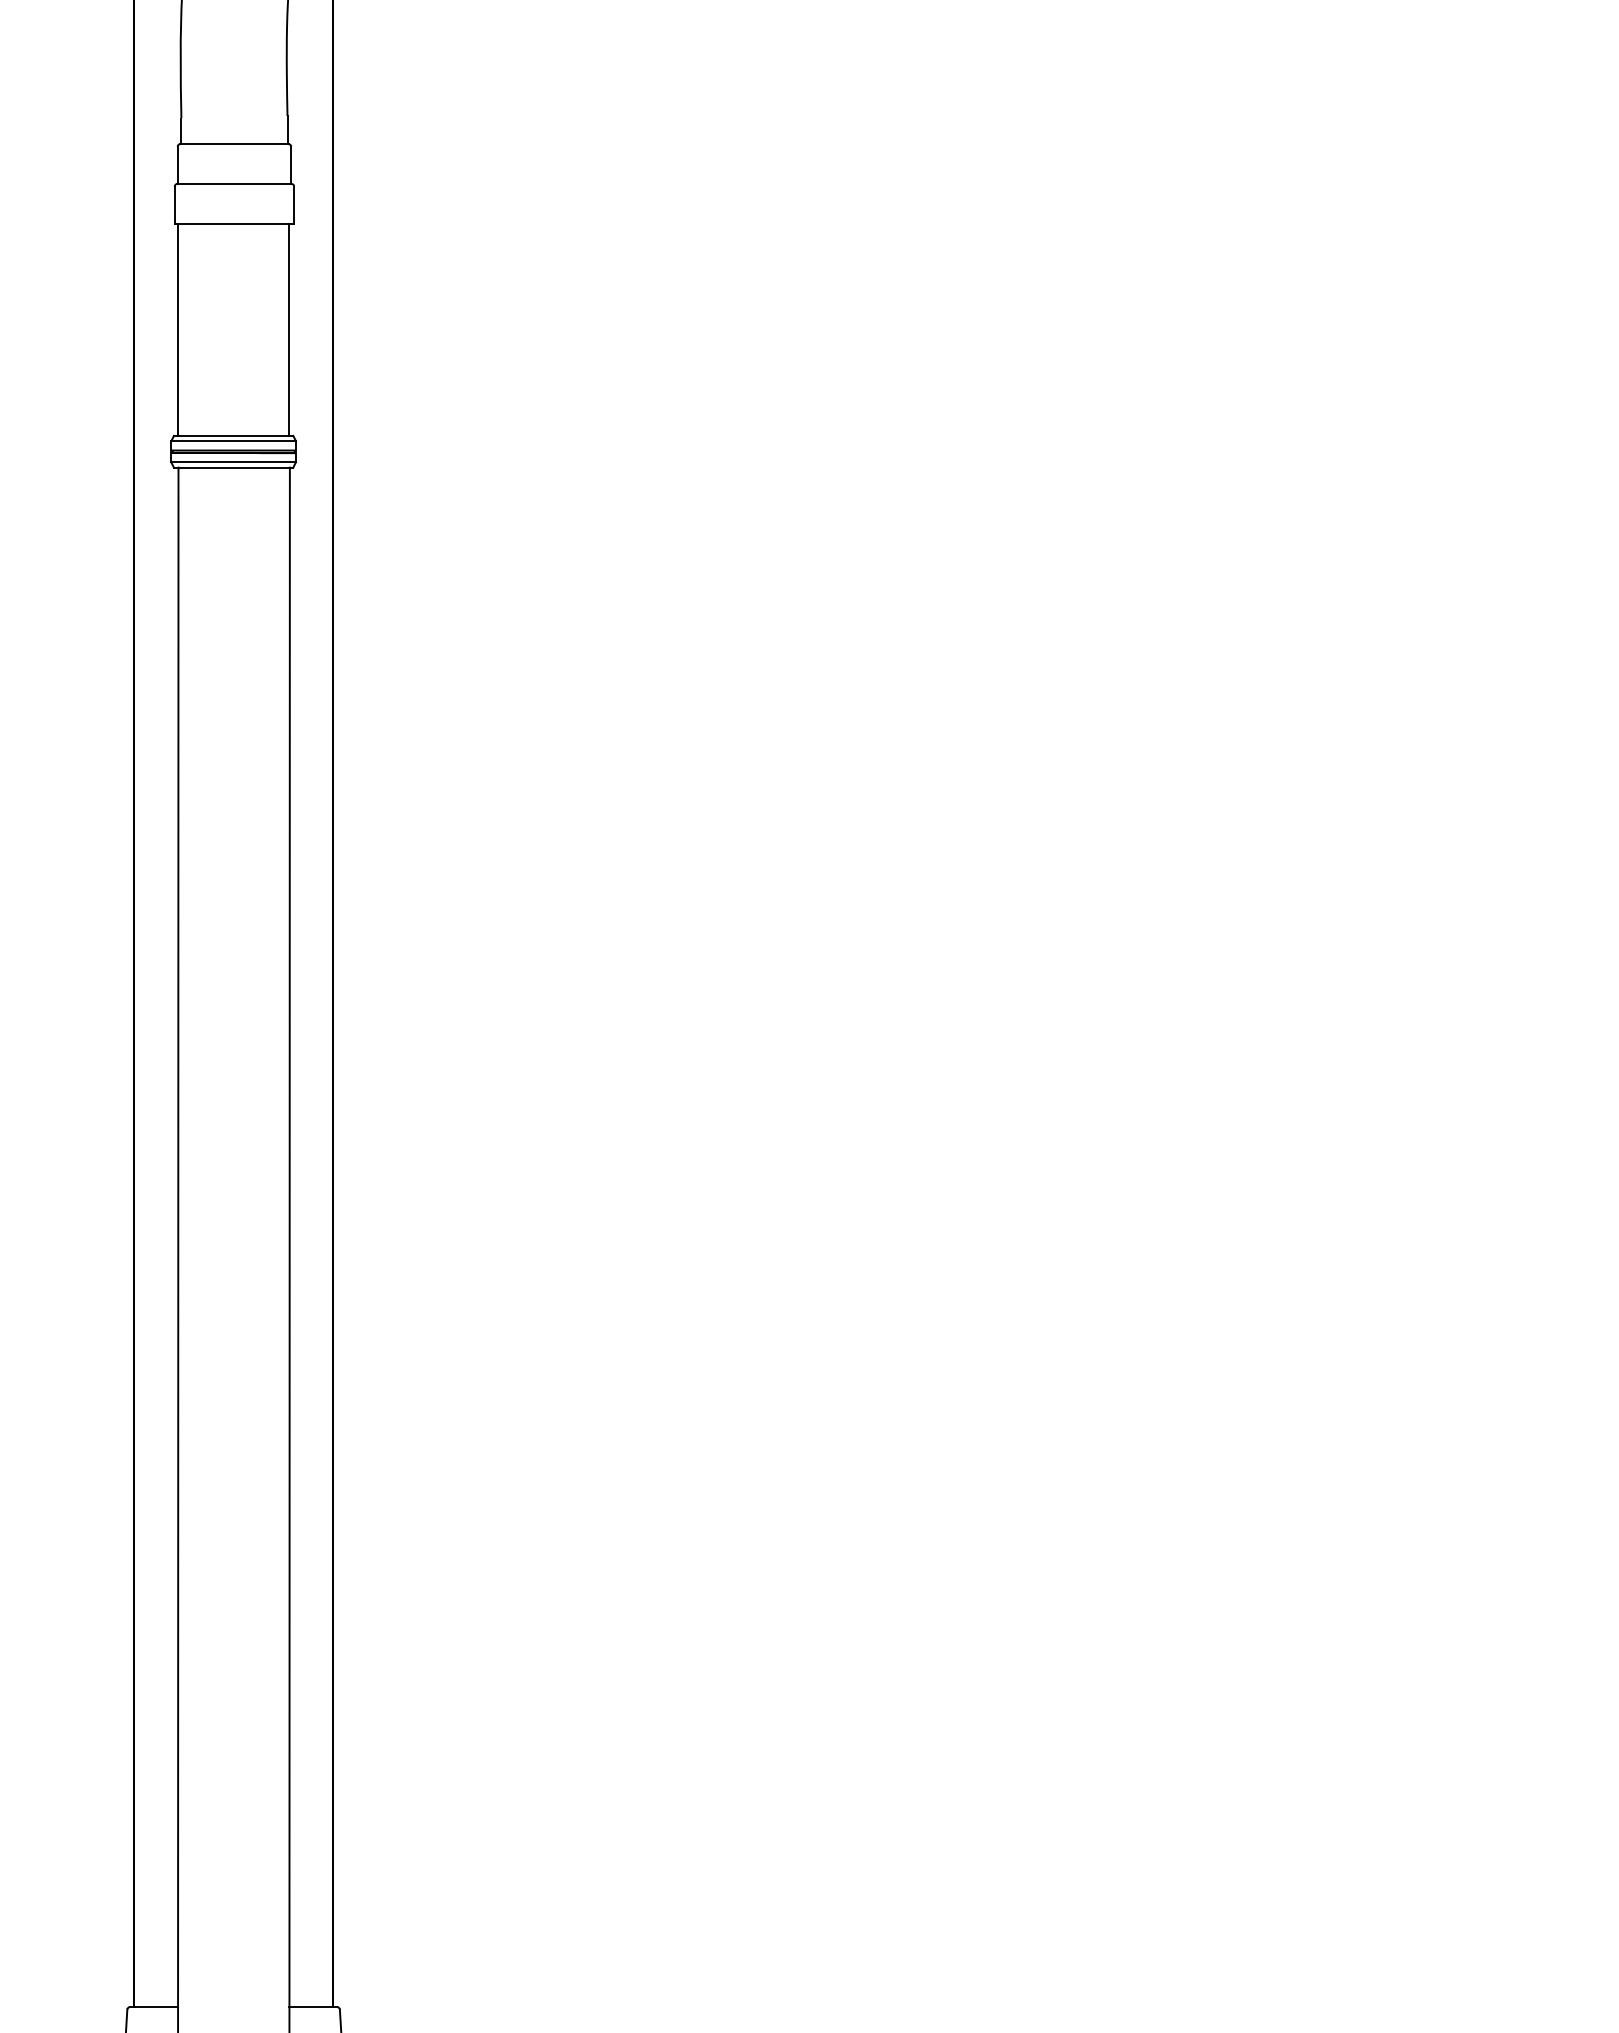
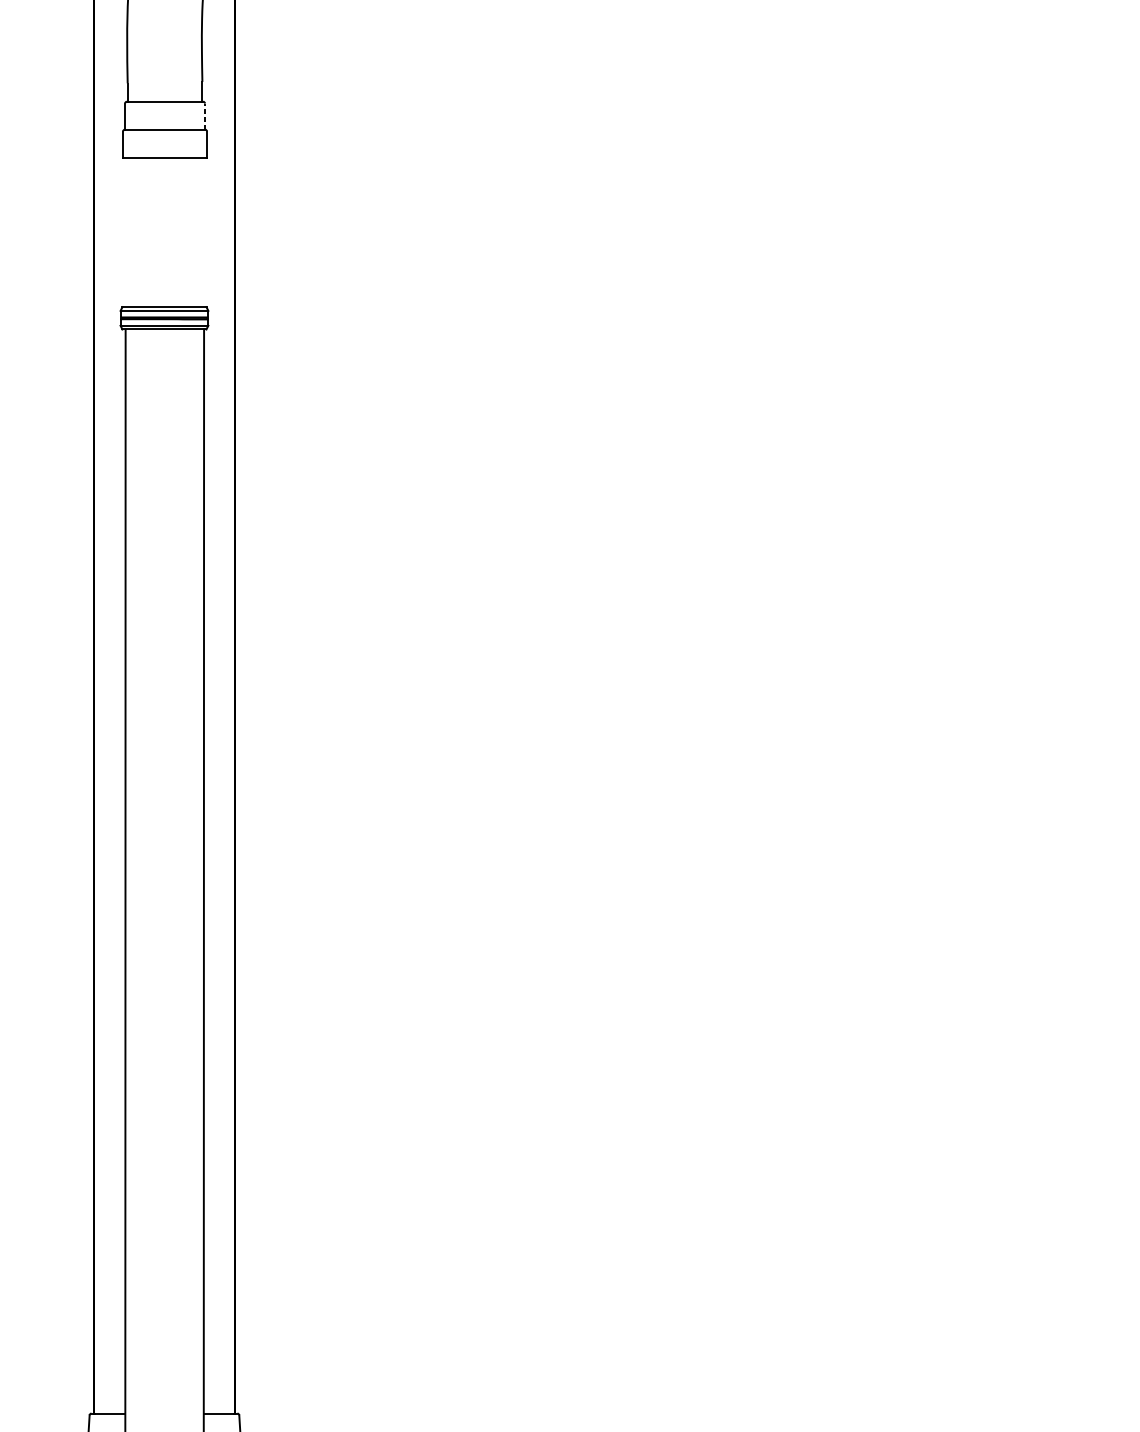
line: (291, 165) -> (205, 116), solid -> dashed
line: (177, 329) -> (124, 232), removed
line: (289, 329) -> (203, 232), removed

